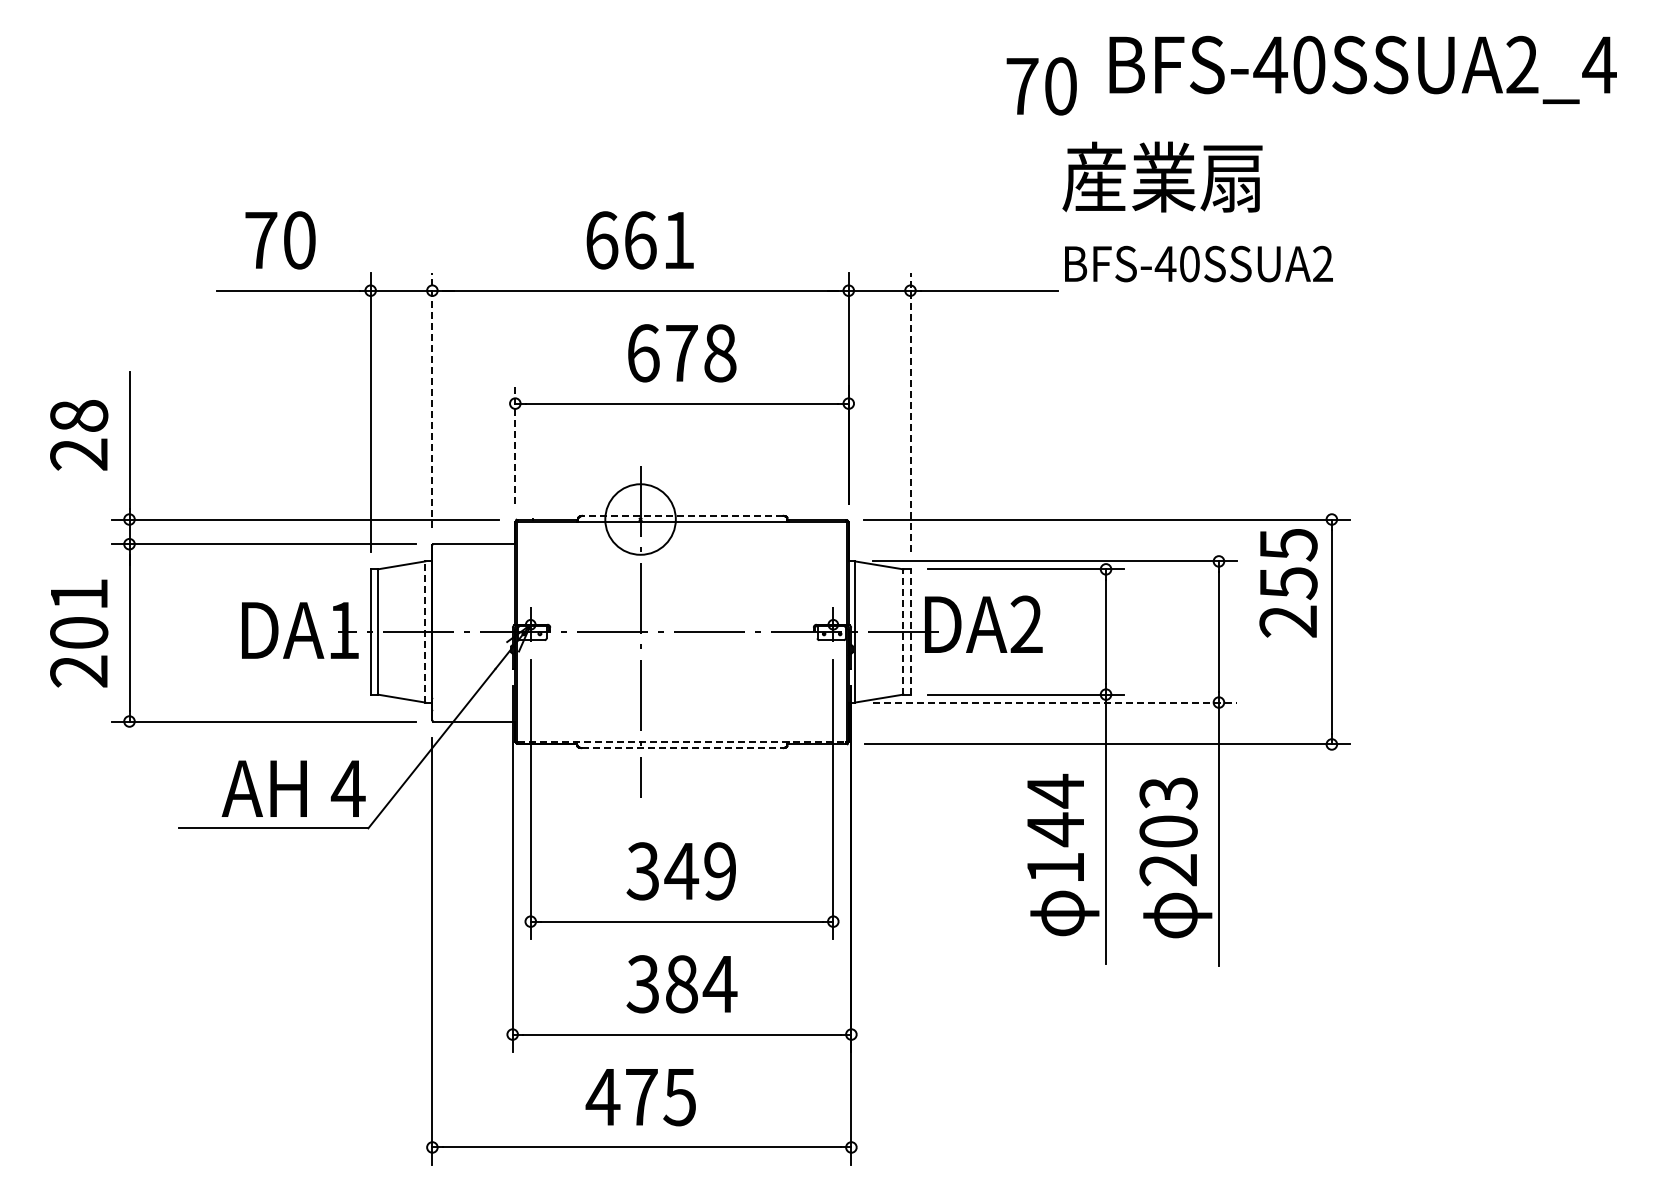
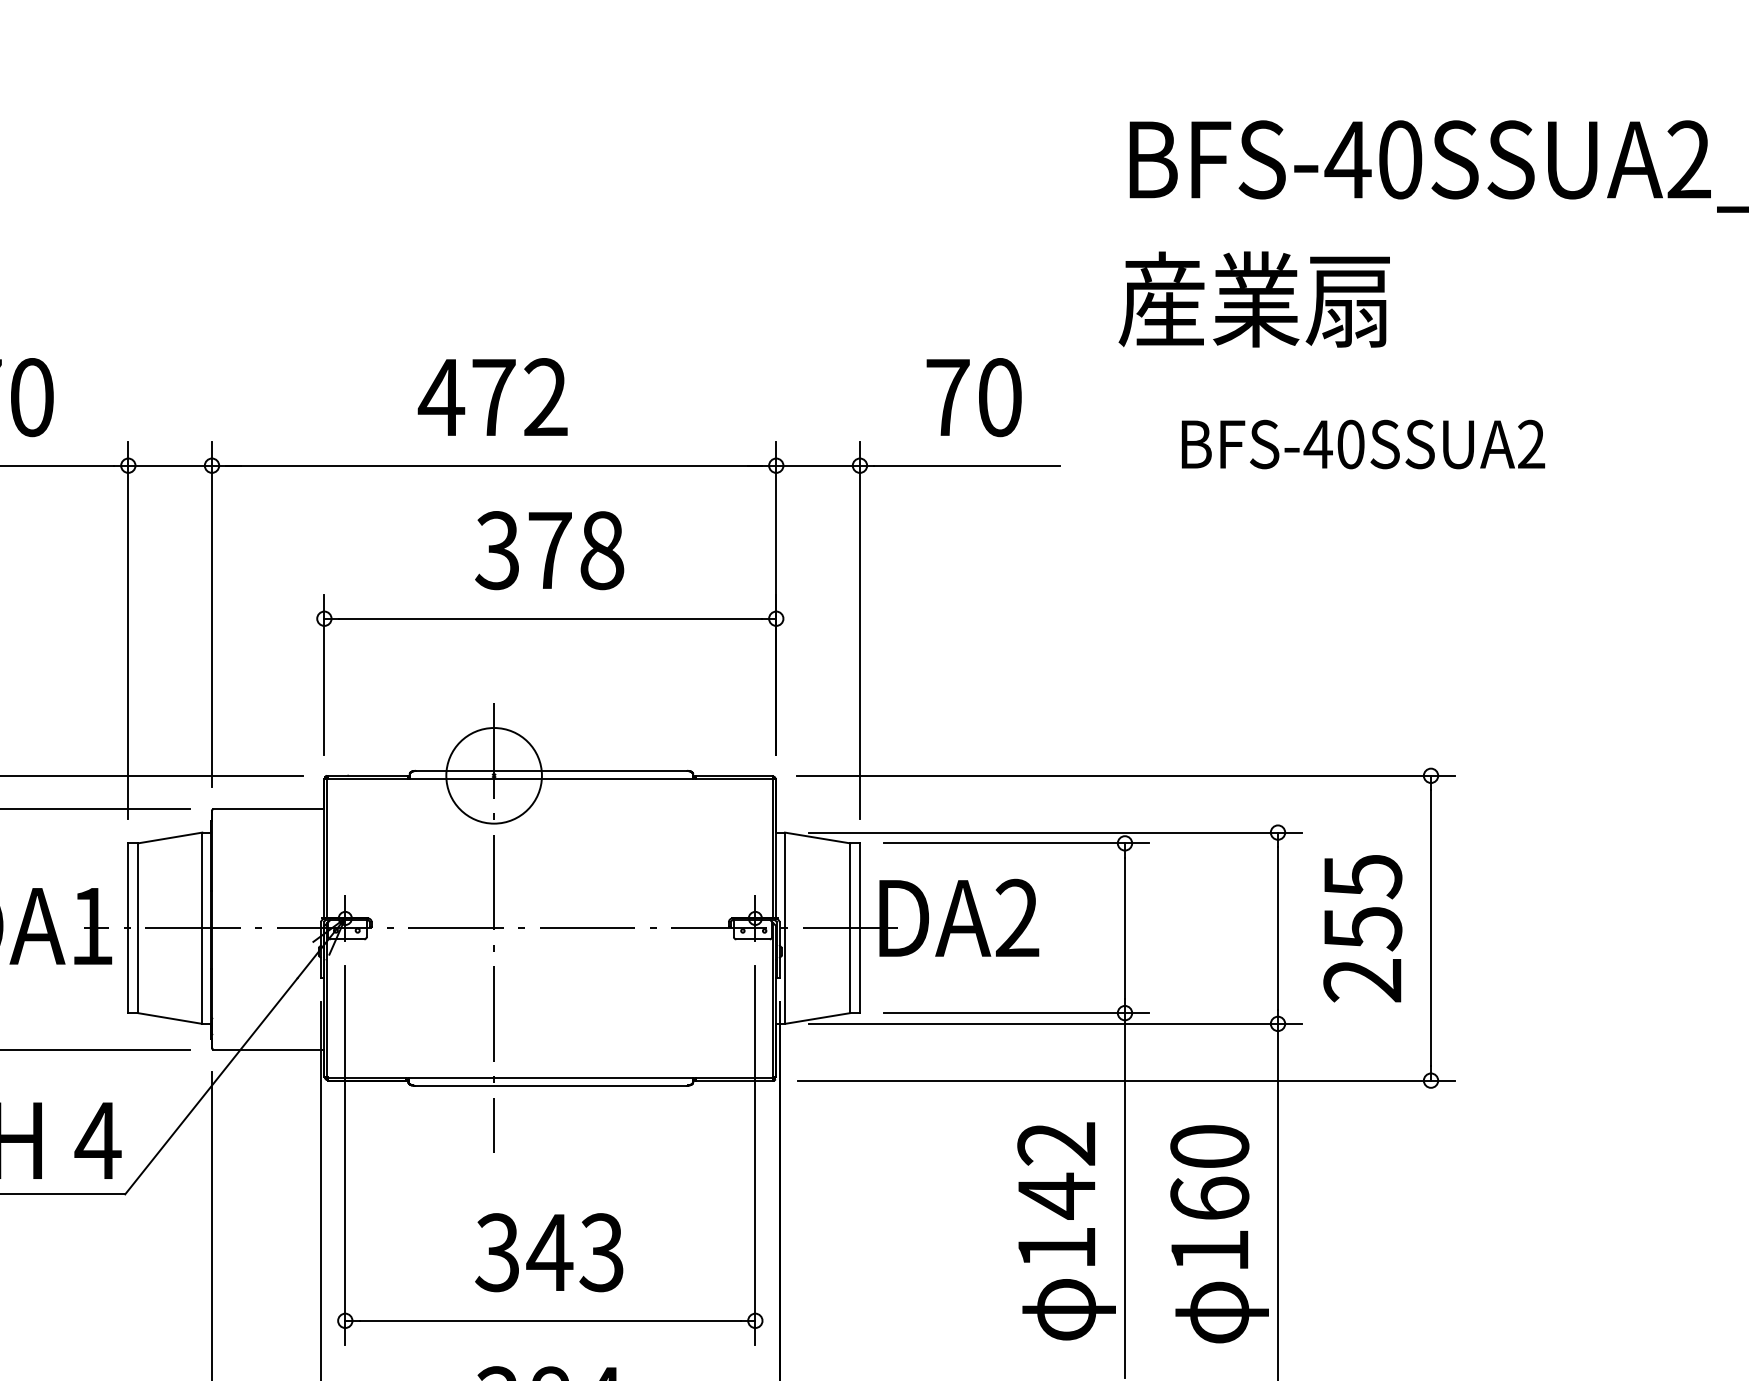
text: (1041, 86) -> (973, 397), moved
text: (1162, 176) -> (1254, 298), moved
text: (639, 240) -> (492, 397), 661 -> 472
text: (1198, 263) -> (1362, 443), moved
text: (642, 353) -> (496, 550), 678 -> 378
line: (432, 399) -> (212, 613), dashed -> solid
line: (910, 411) -> (859, 629), dashed -> solid
line: (515, 444) -> (324, 674), dashed -> solid
line: (682, 515) -> (550, 770), dashed -> solid
text: (1288, 583) -> (1362, 928), moved
line: (425, 631) -> (202, 927), dashed -> solid
line: (903, 631) -> (850, 927), dashed -> solid
line: (910, 631) -> (859, 927), dashed -> solid
line: (1054, 702) -> (1055, 1023), dashed -> solid
line: (682, 742) -> (550, 1078), dashed -> solid
line: (682, 748) -> (550, 1086), dashed -> solid
text: (1054, 790) -> (1055, 1143), 144 -> 142
text: (1168, 831) -> (1209, 1198), 203 -> 160
text: (719, 871) -> (601, 1252), 349 -> 343

